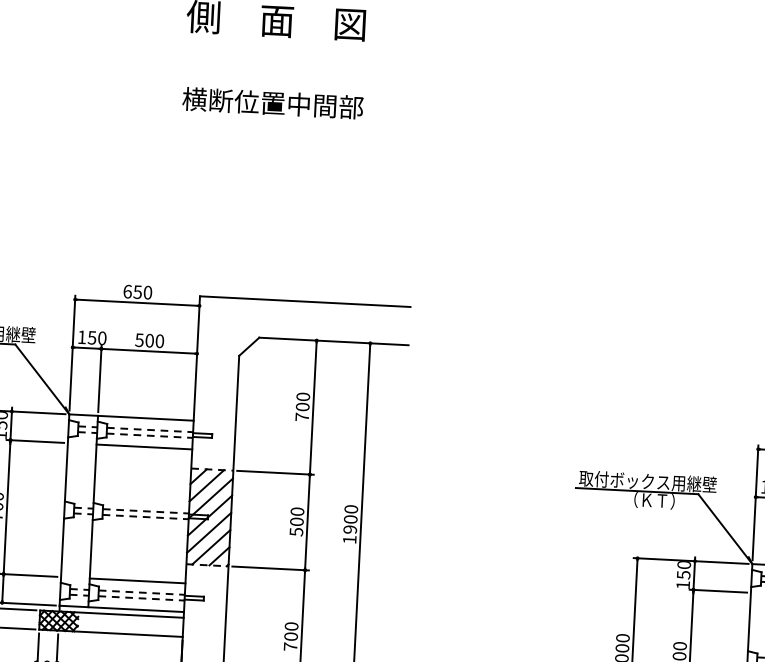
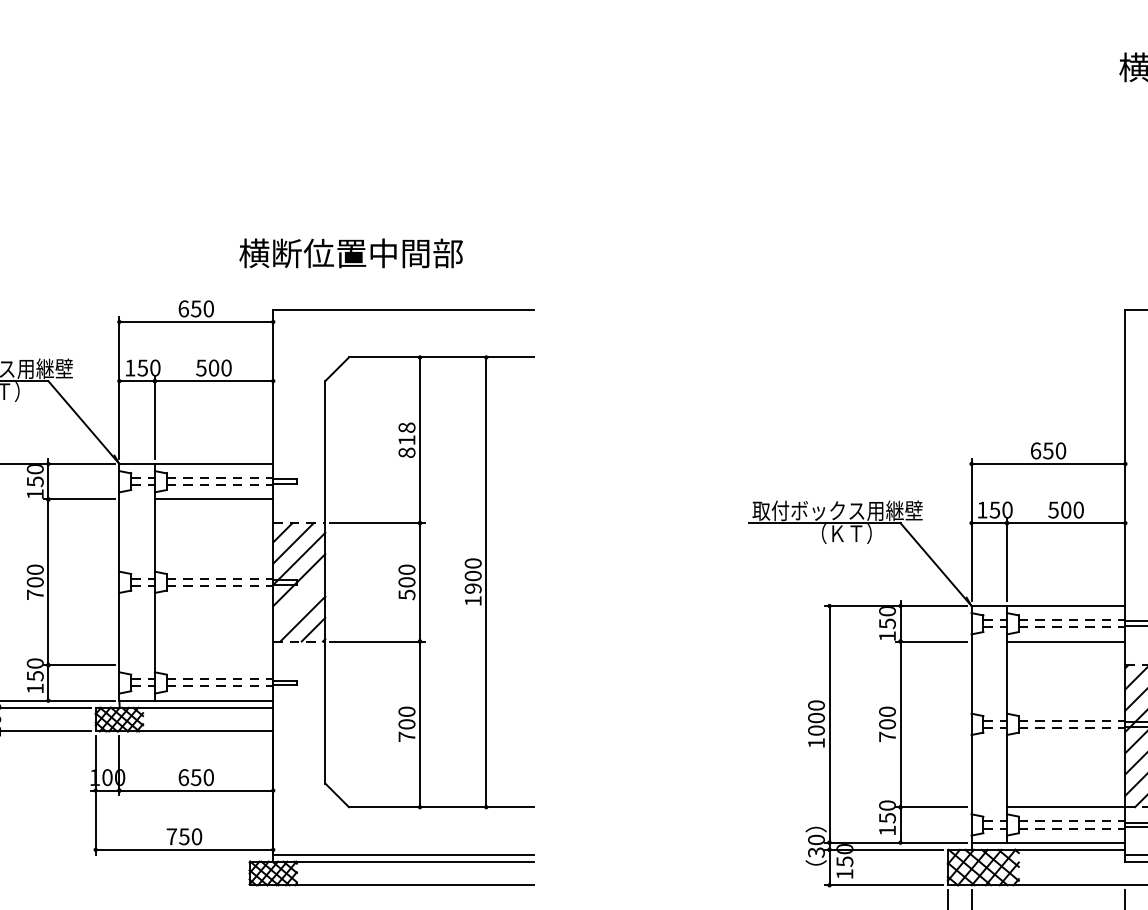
text: (272, 103) -> (350, 253), moved
text: (302, 406) -> (406, 439), 700 -> 818
line: (209, 532) -> (299, 601), removed
line: (137, 581) -> (213, 665), removed

